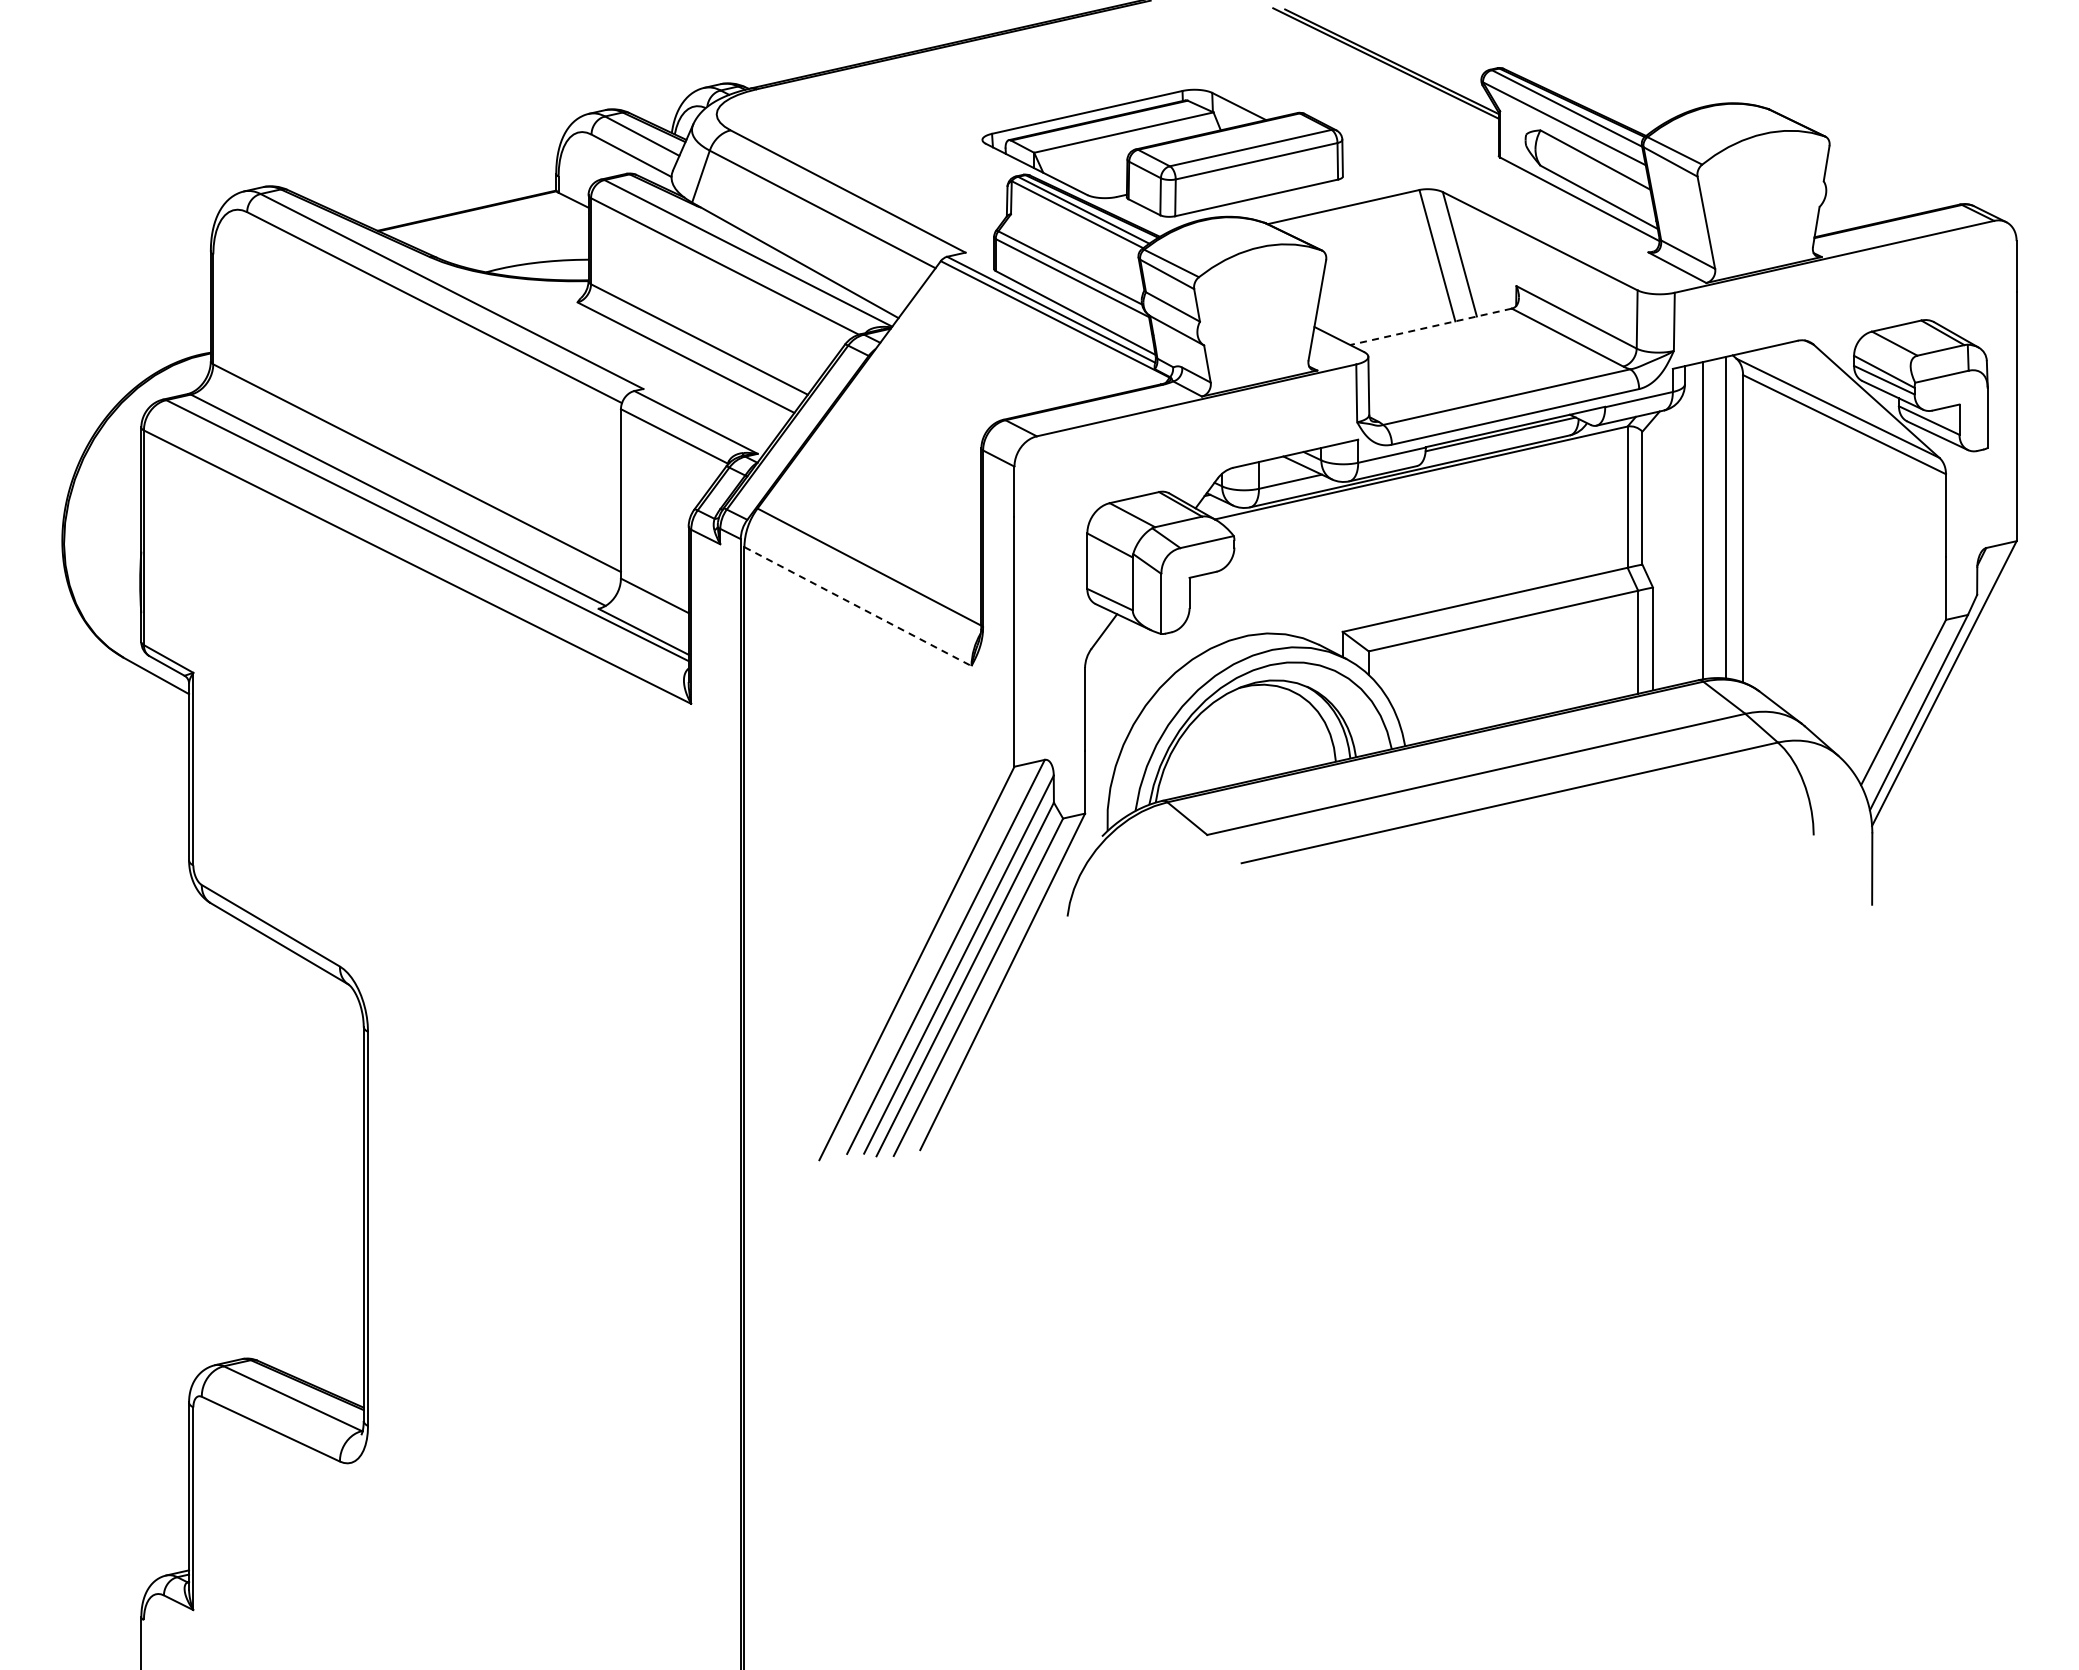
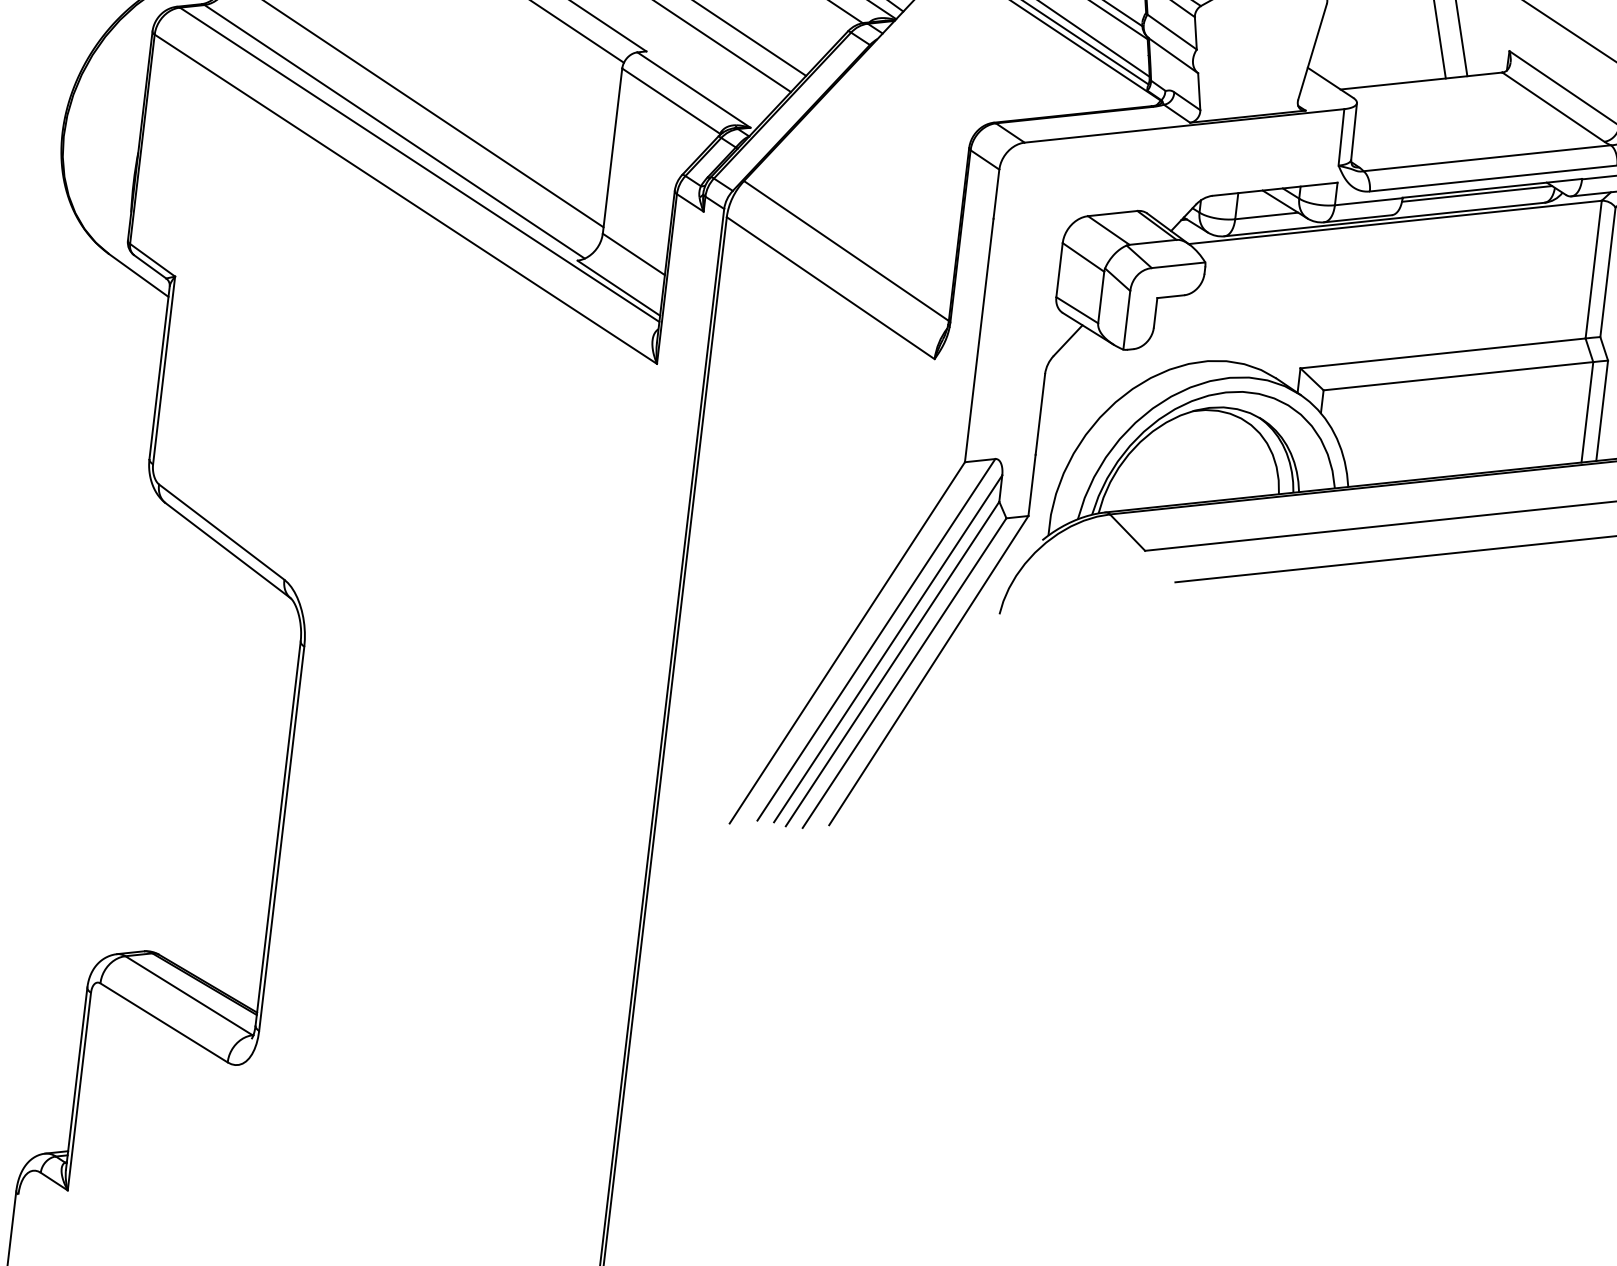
line: (1430, 326) -> (1421, 80), dashed -> solid
line: (858, 606) -> (831, 288), dashed -> solid

